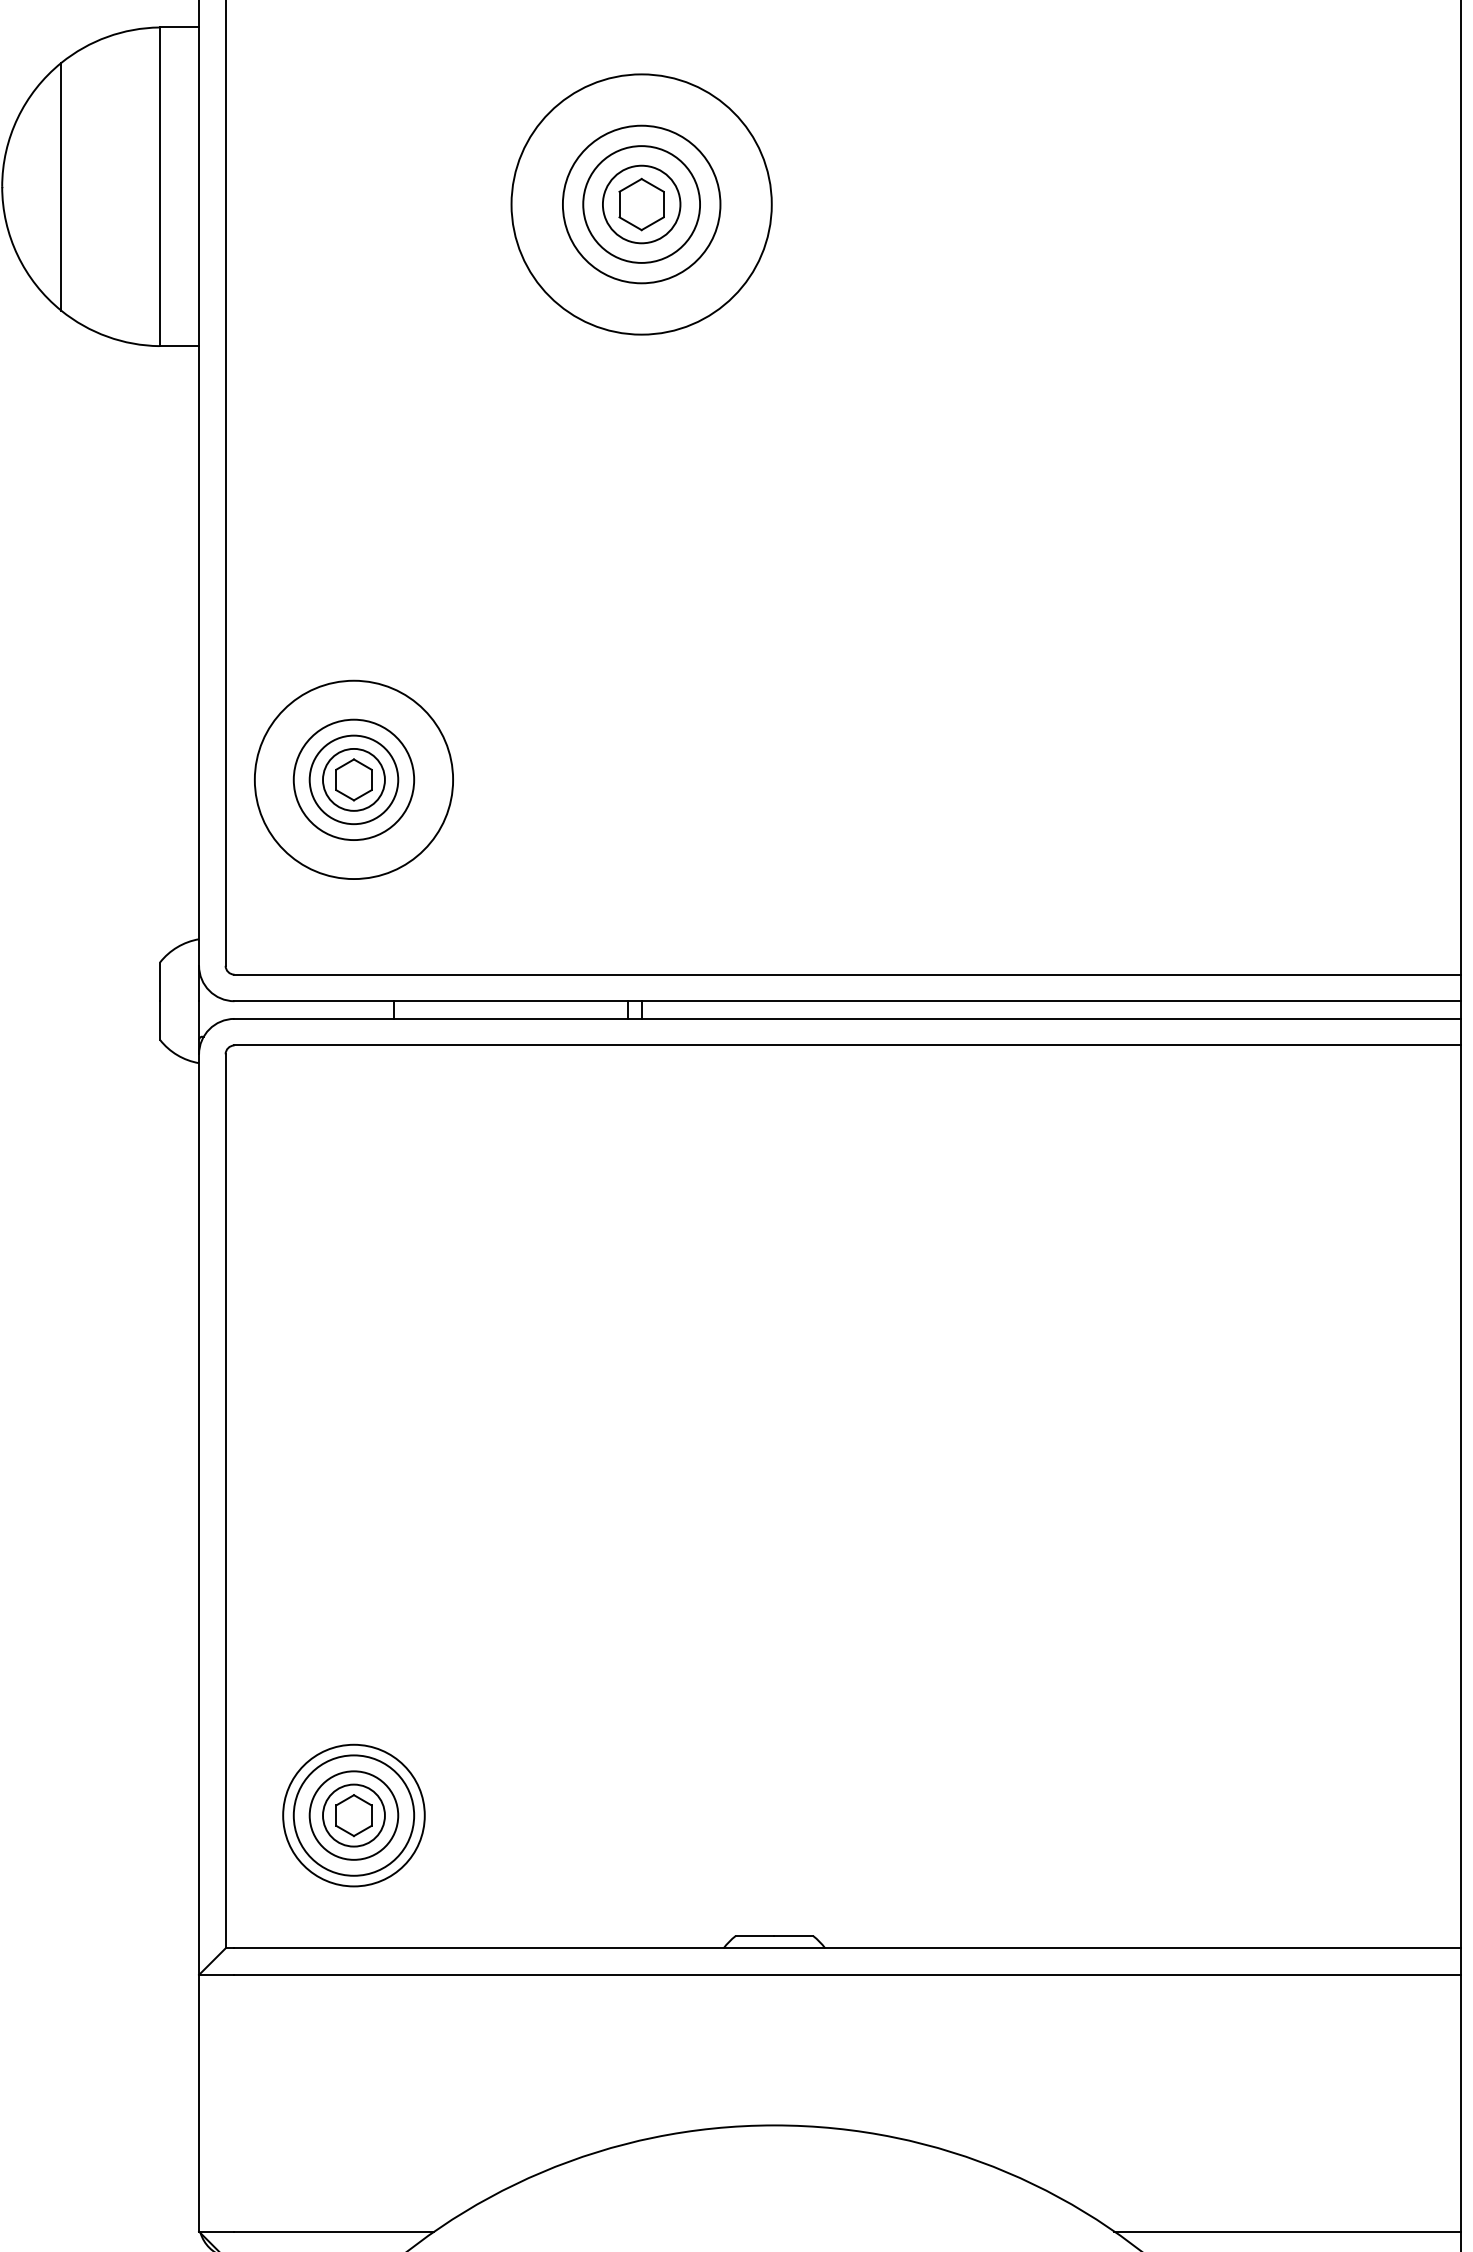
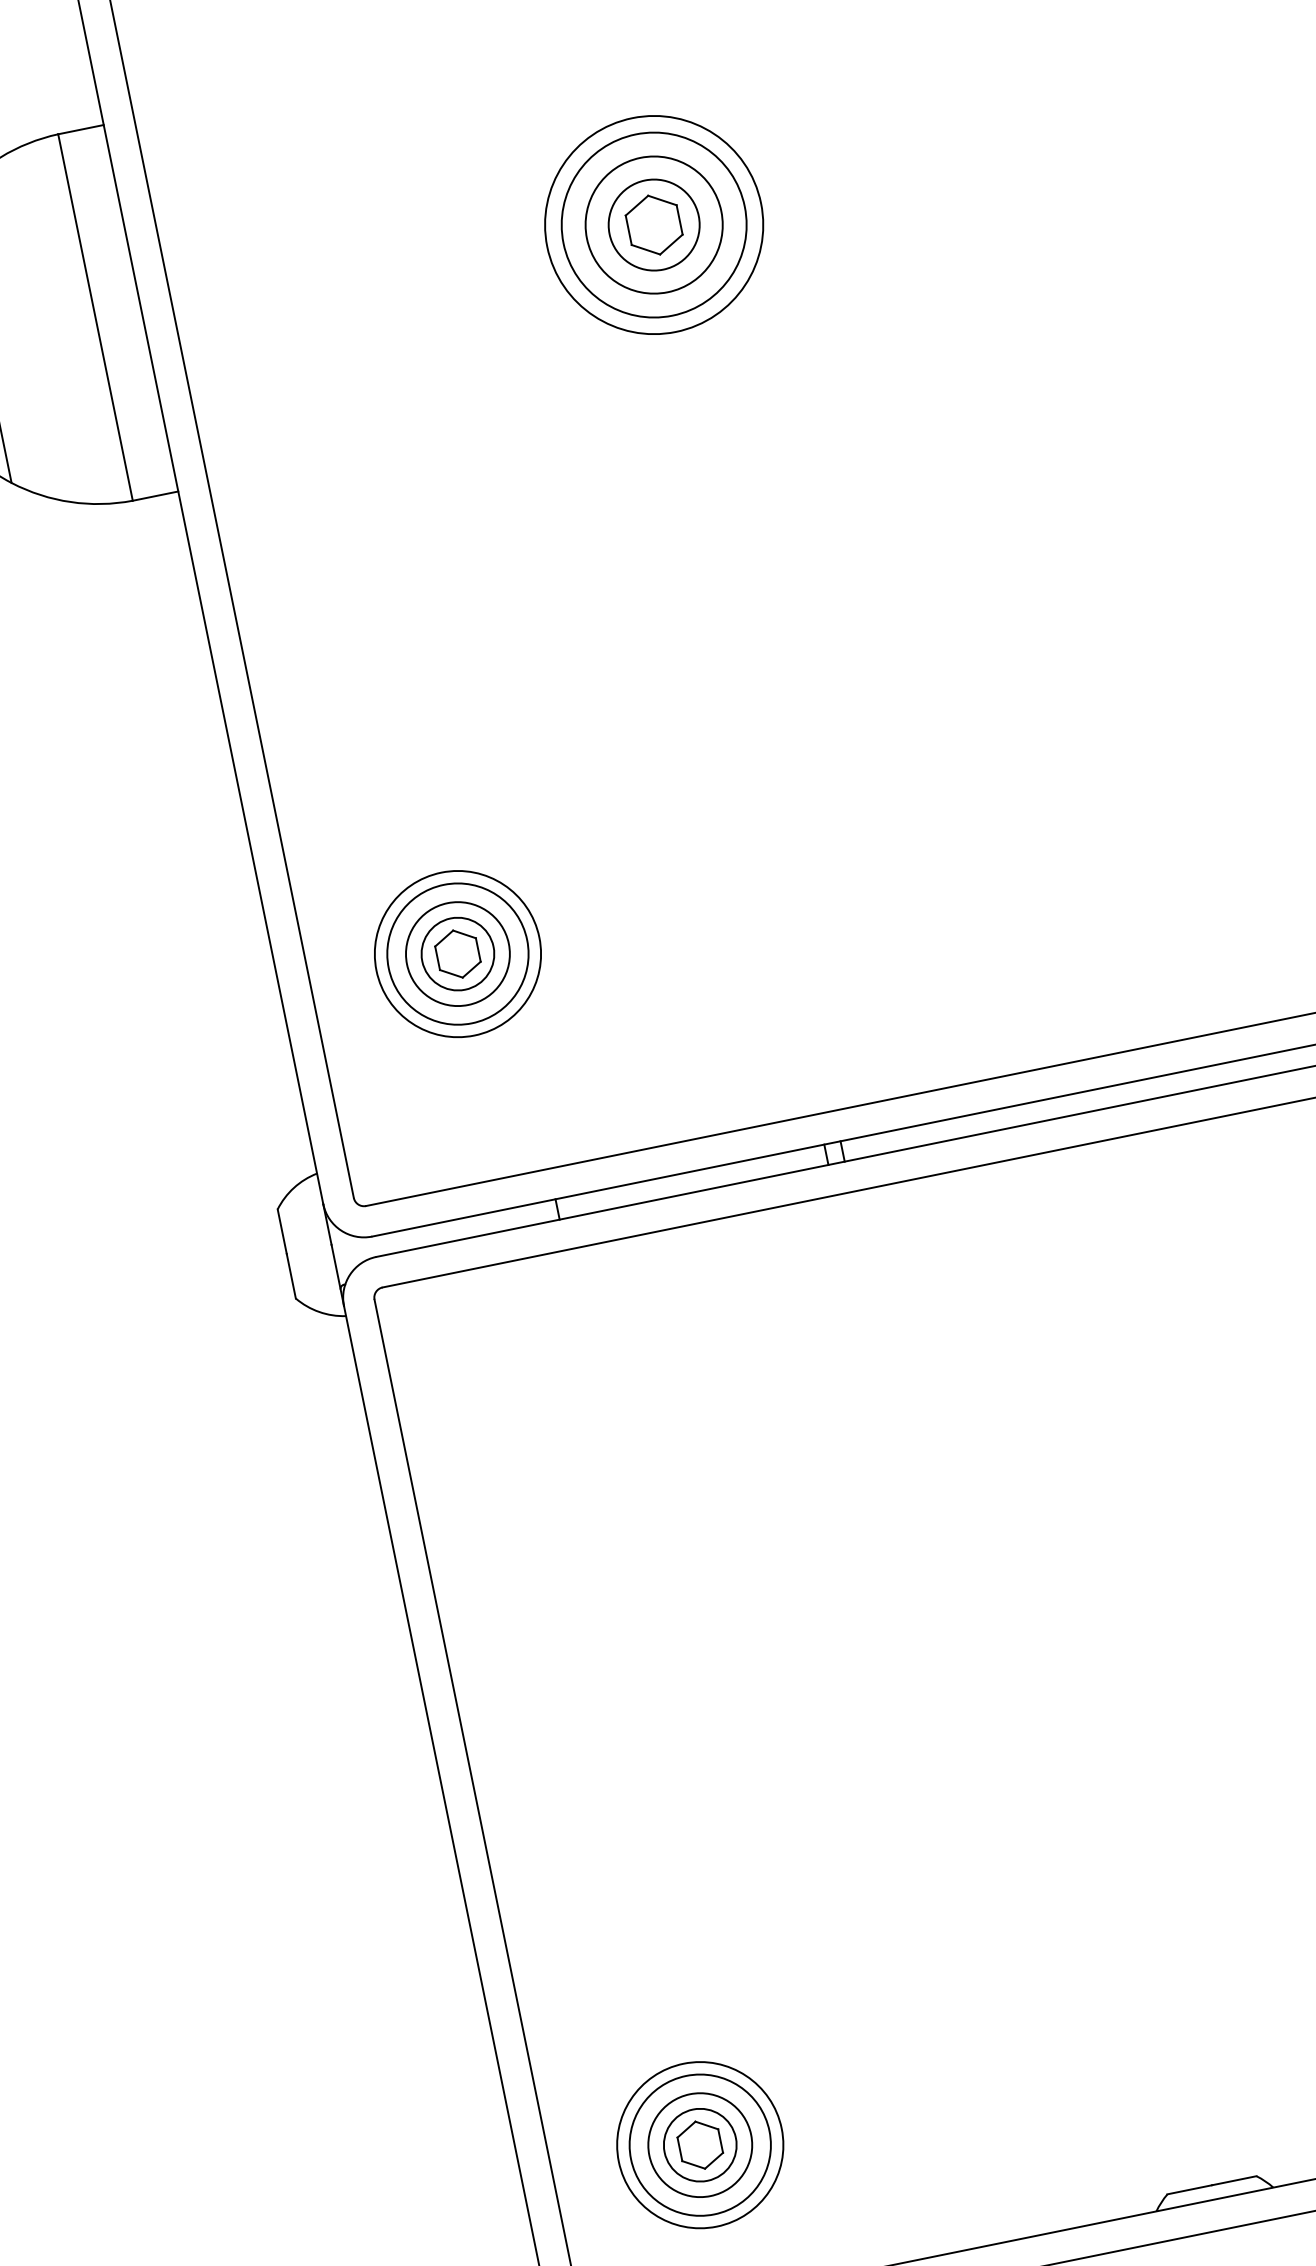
circle: (641, 204) -> (653, 225), size x0.71
circle: (353, 779) -> (457, 953), size x0.71

